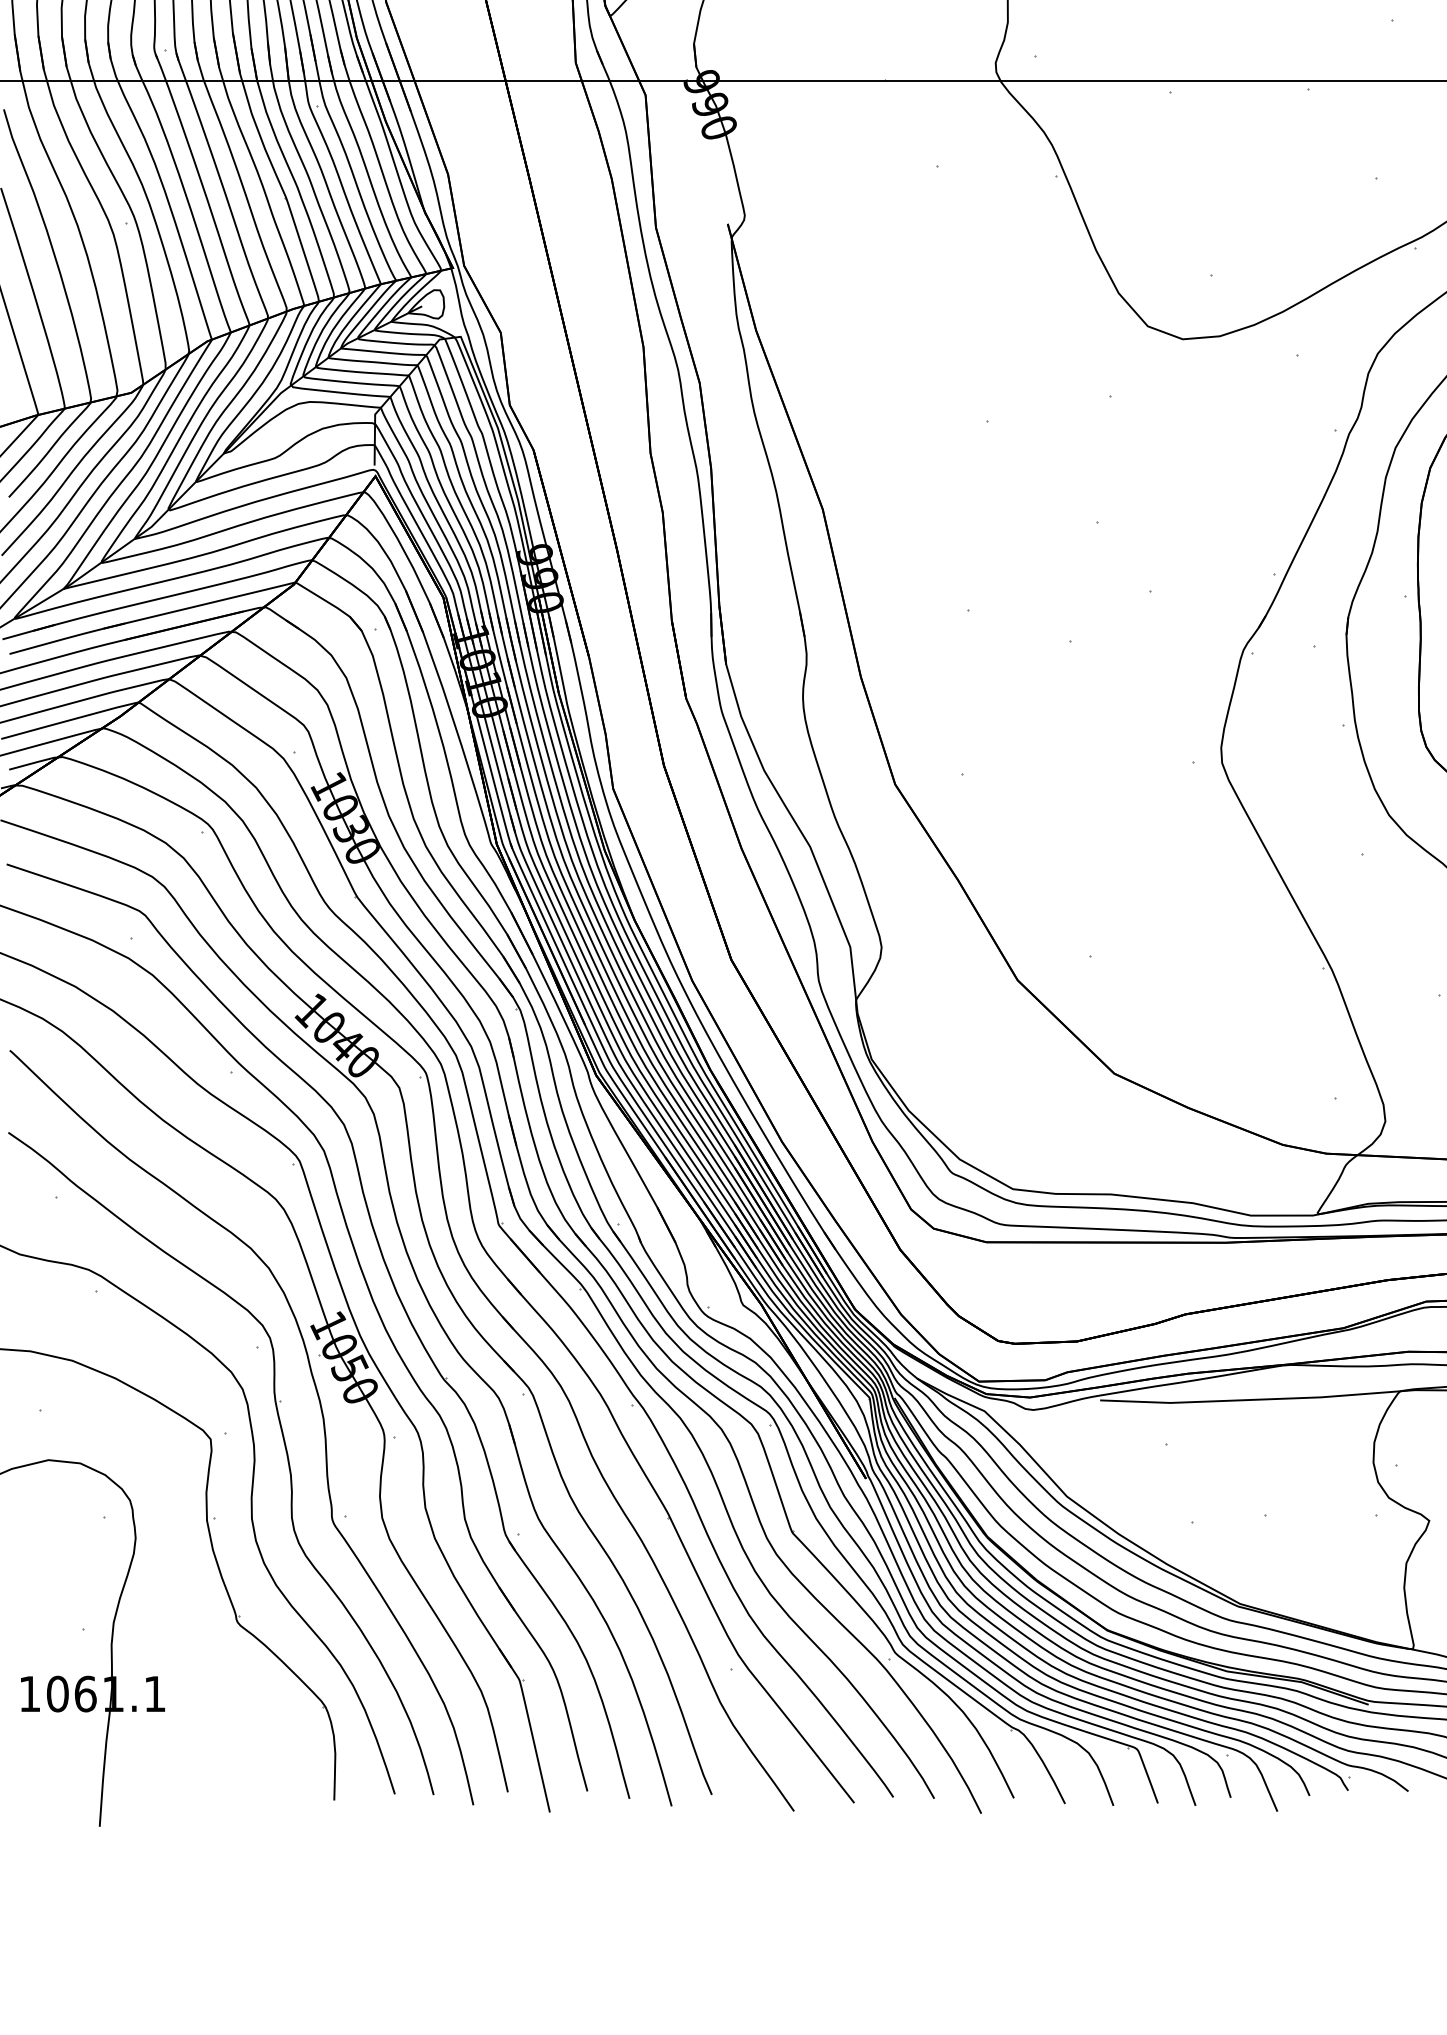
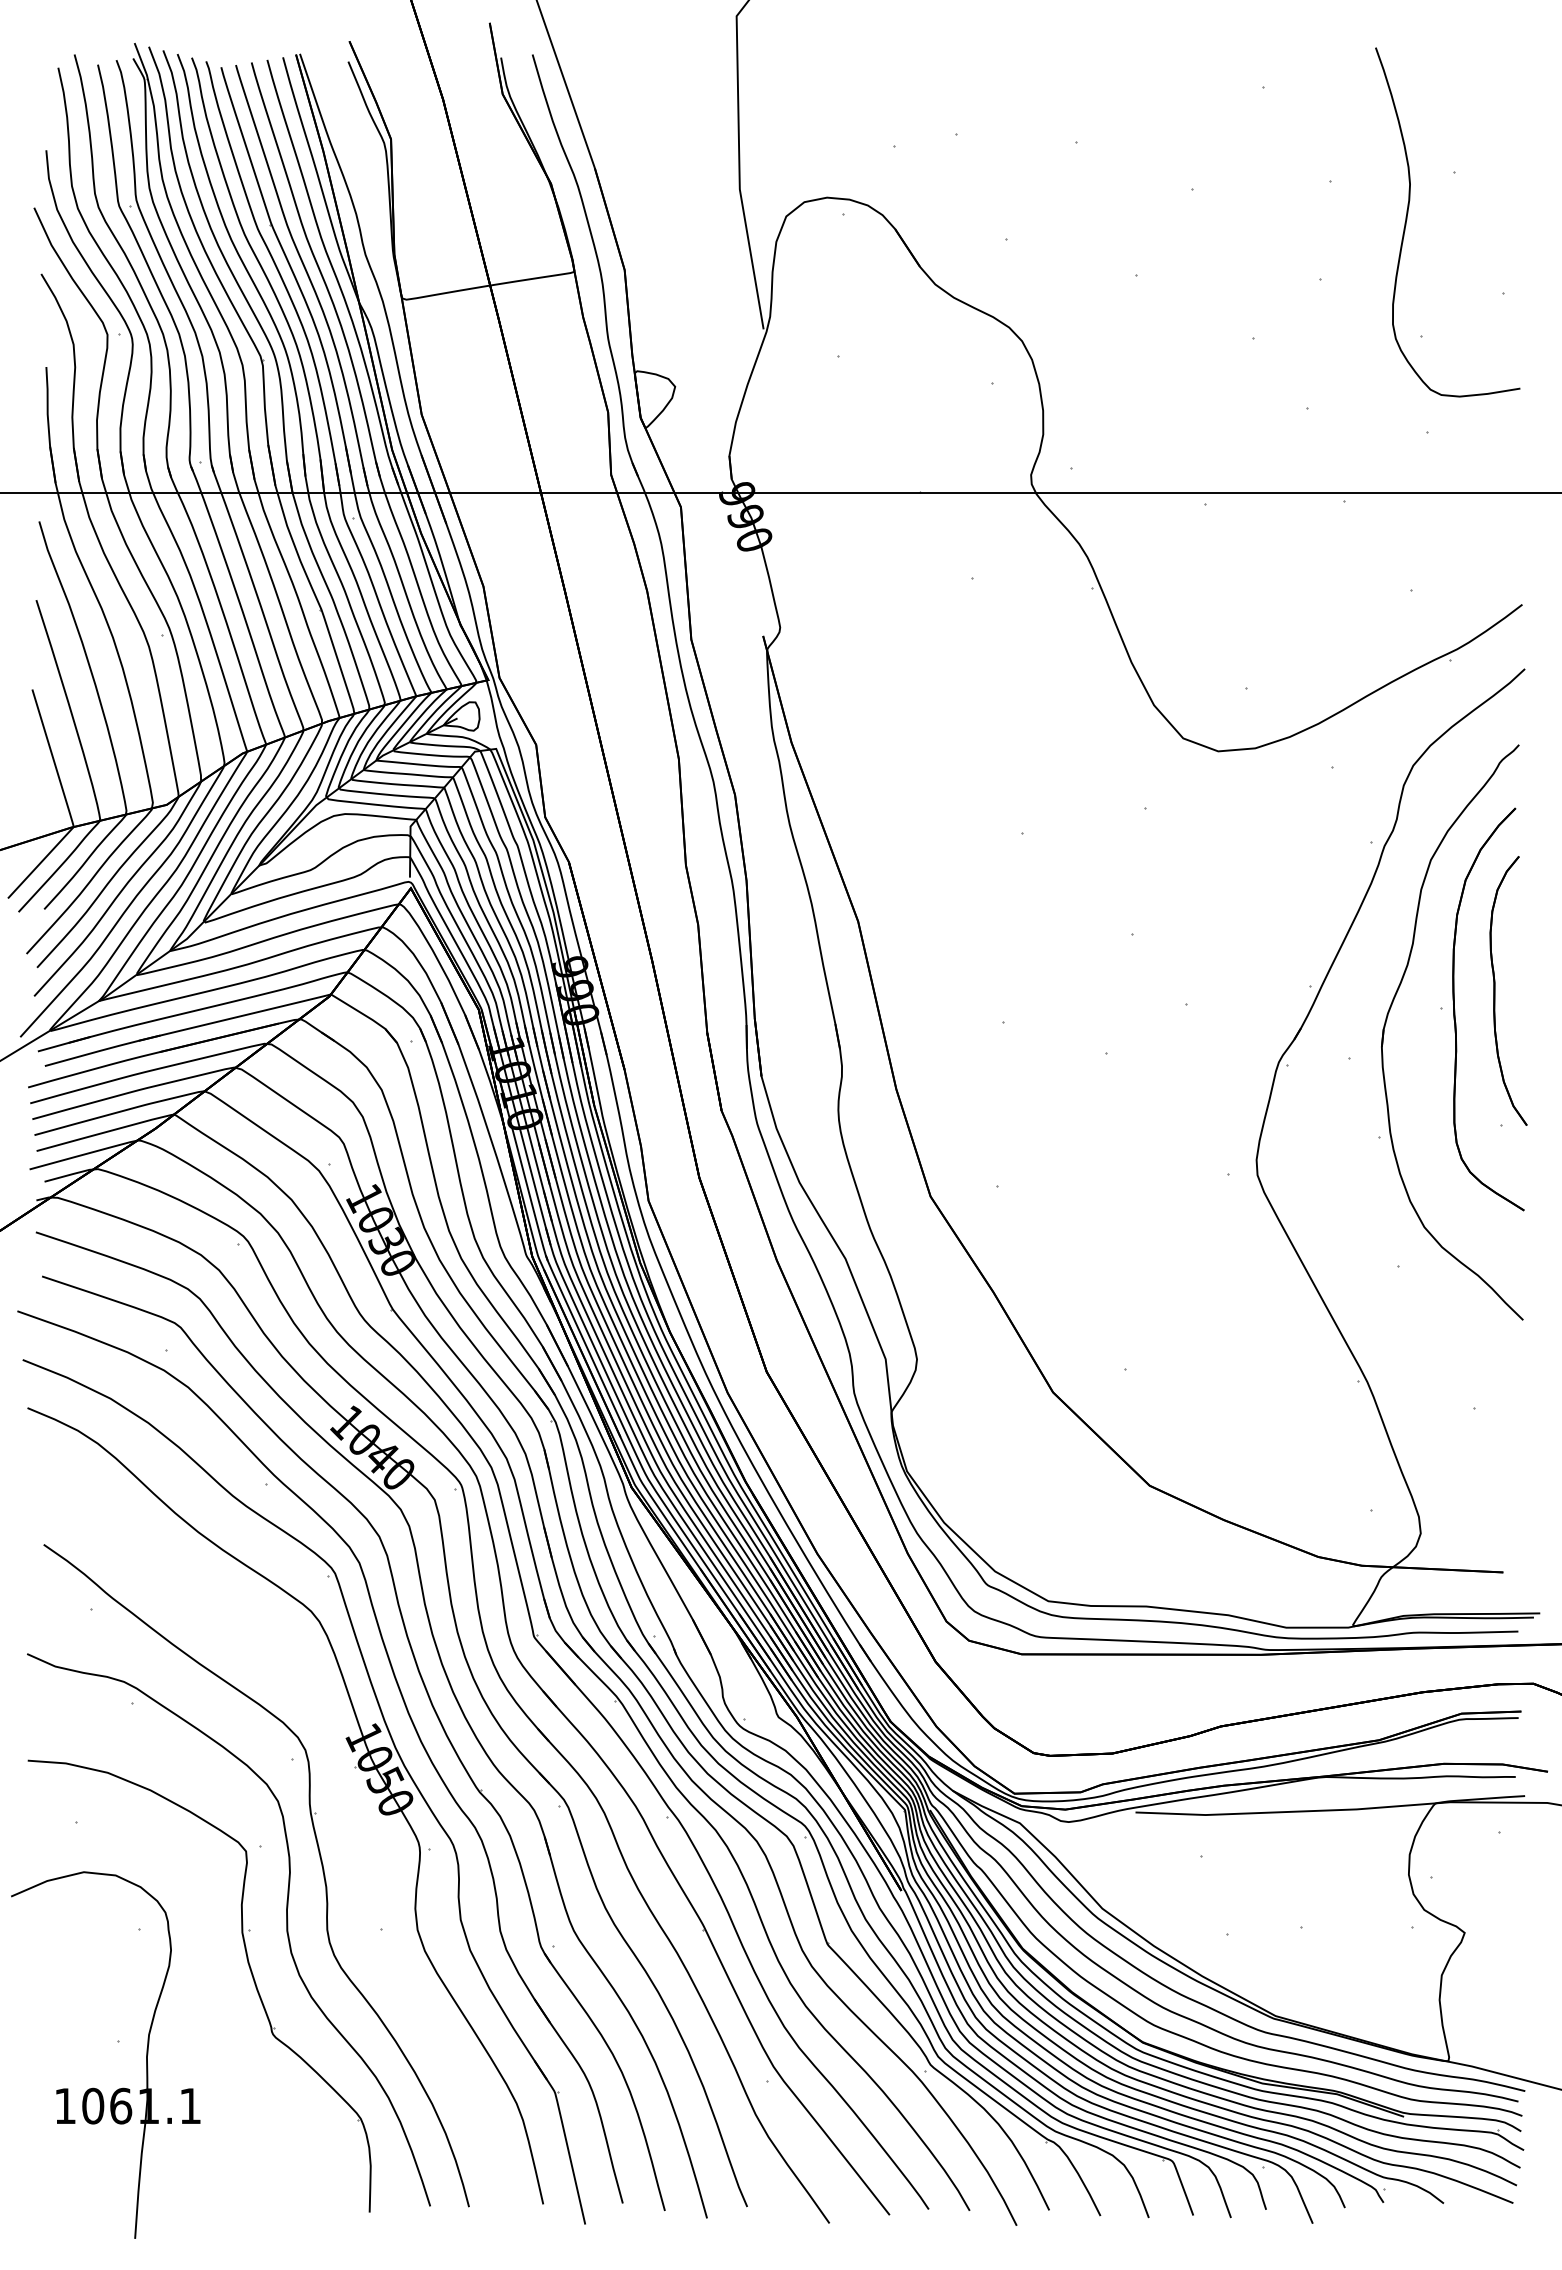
curve: (321, 1413) -> (356, 1825), removed

